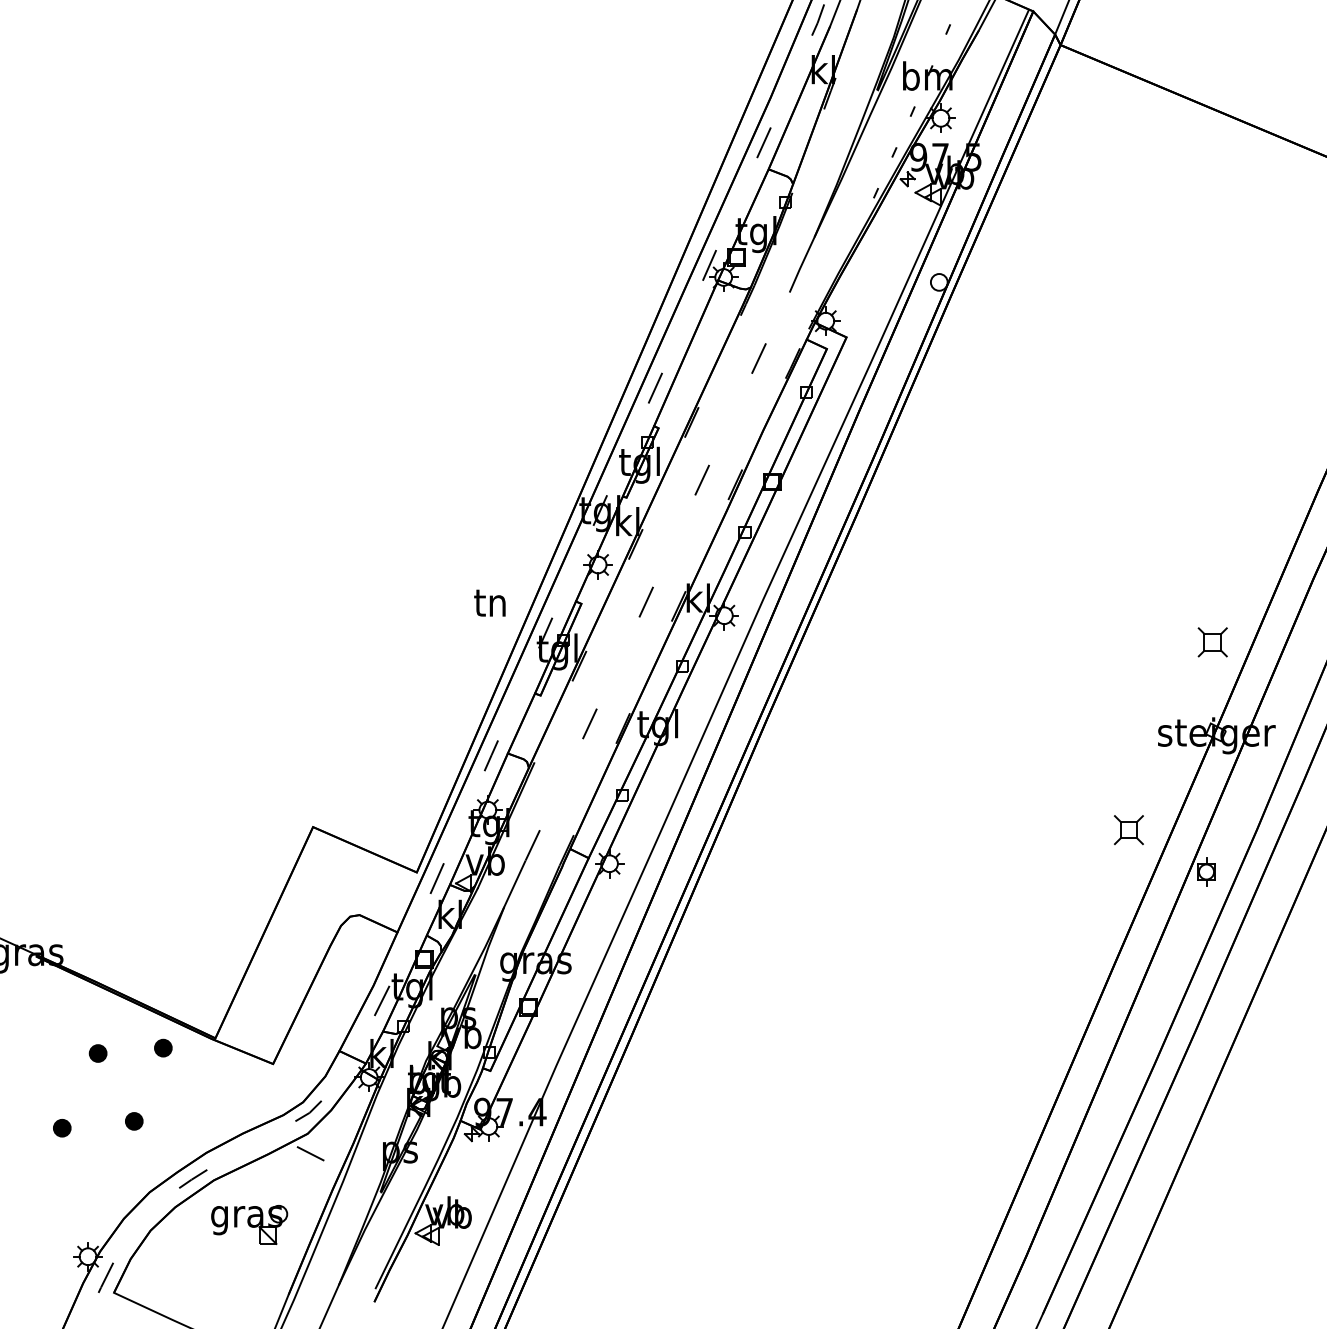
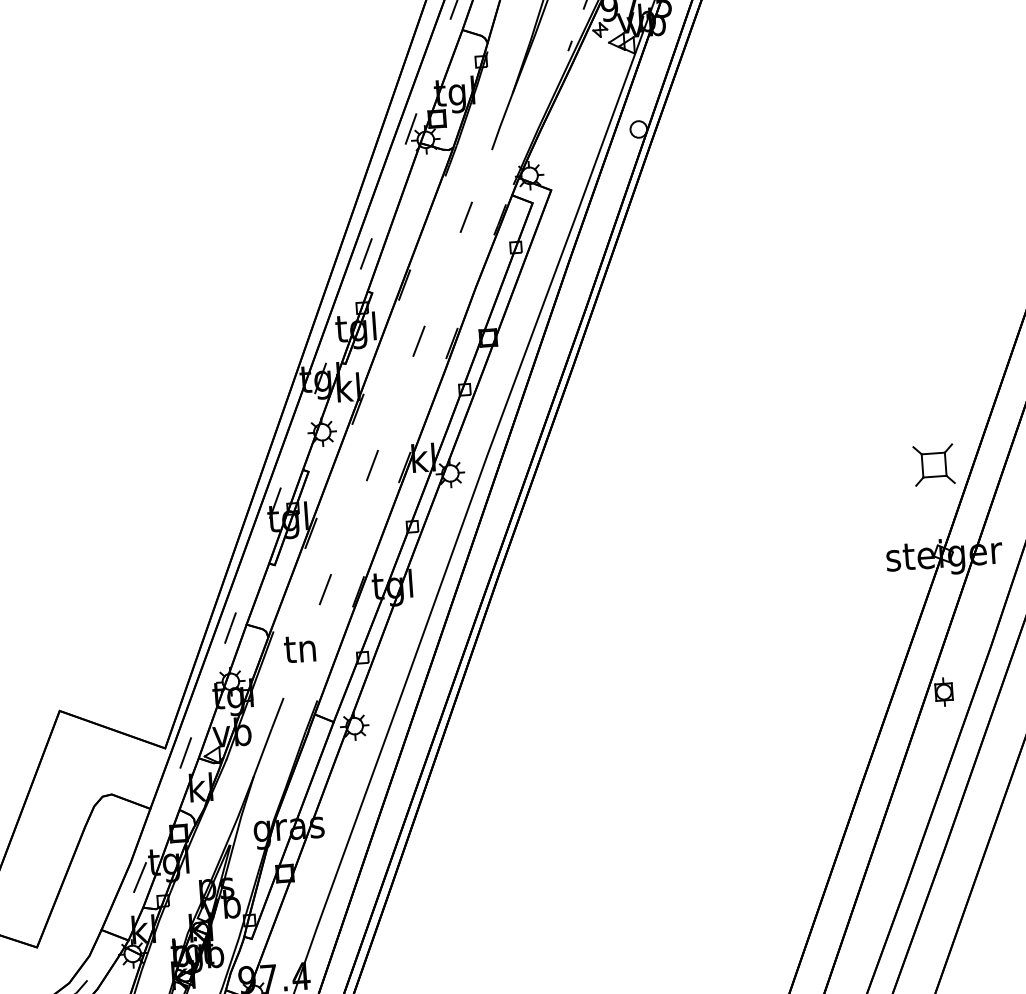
text: (489, 602) -> (299, 648), moved
part: (1212, 642) -> (933, 465), size x1.4
part: (1128, 830) -> (864, 656), removed

